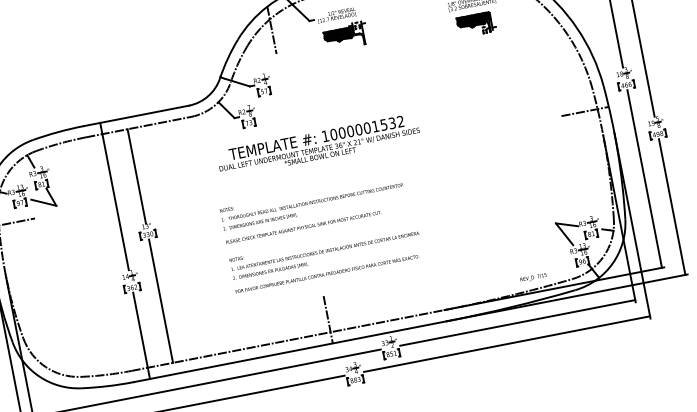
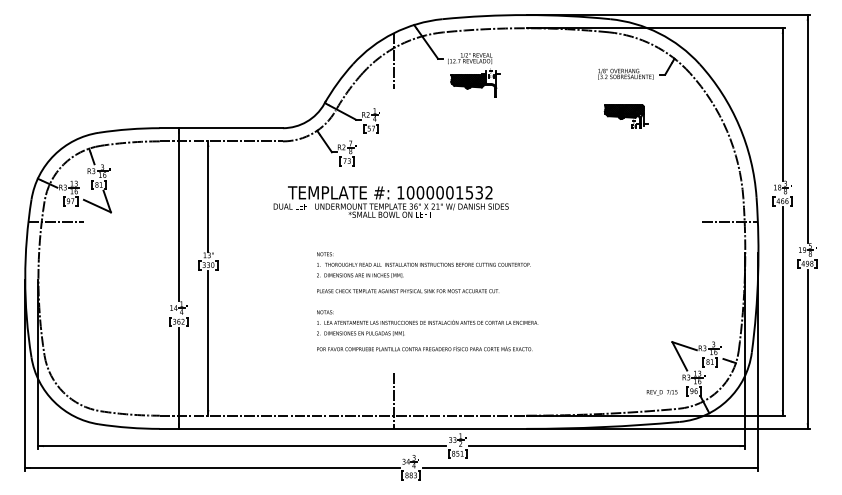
part: (475, 24) -> (625, 116), moved
text: (318, 145) -> (390, 201), moved
text: (321, 232) -> (427, 301), moved
text: (532, 277) -> (661, 392), moved

